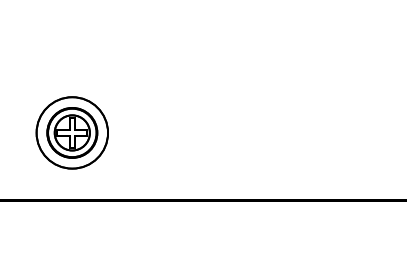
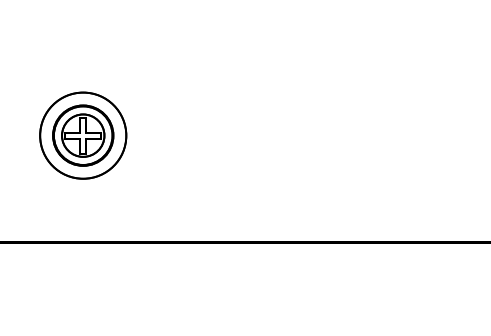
part: (72, 132) -> (83, 135), moved

